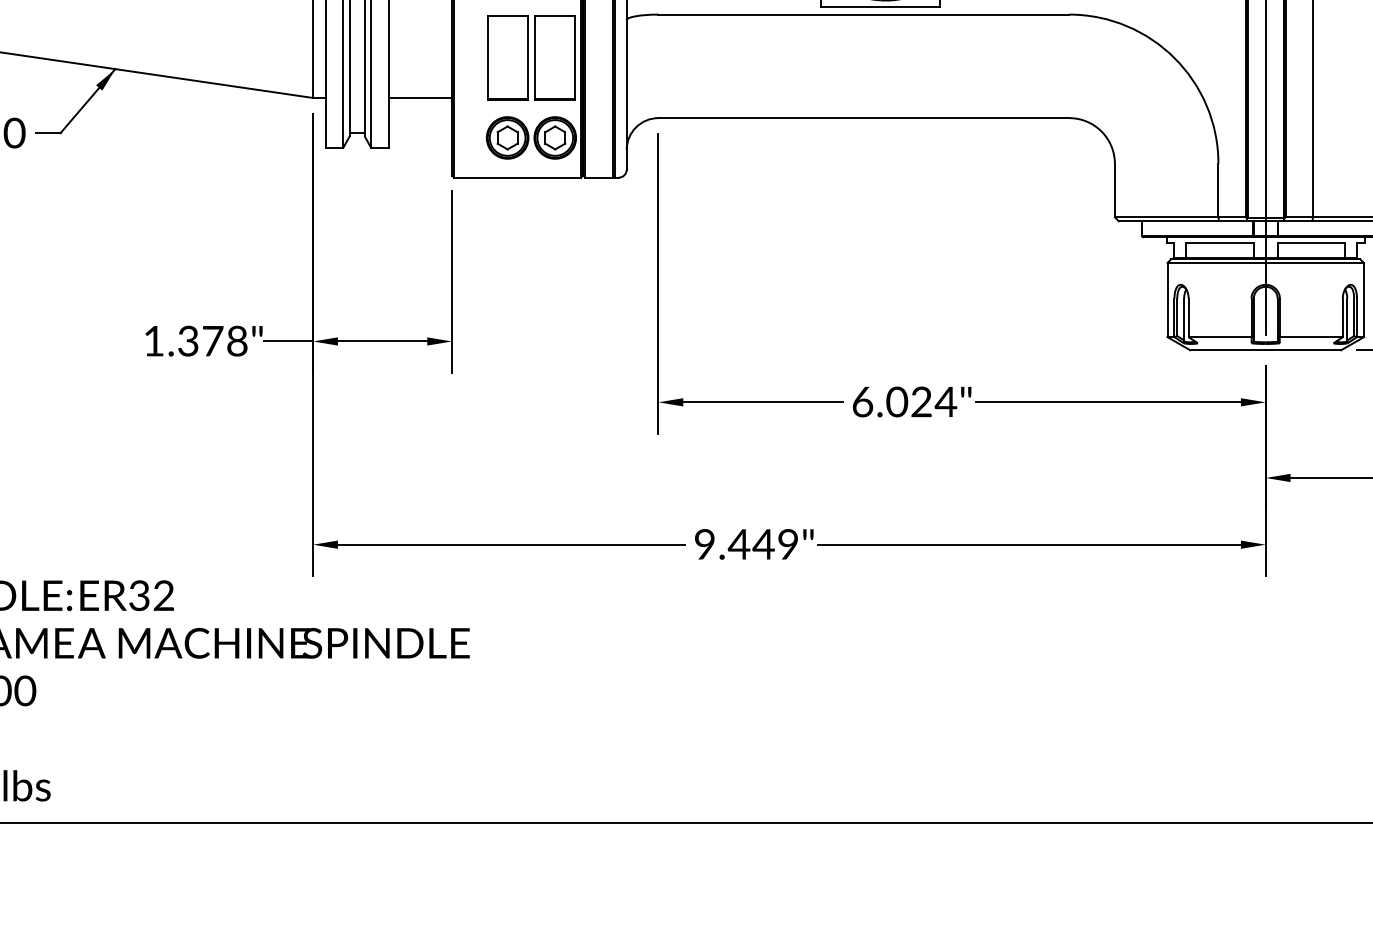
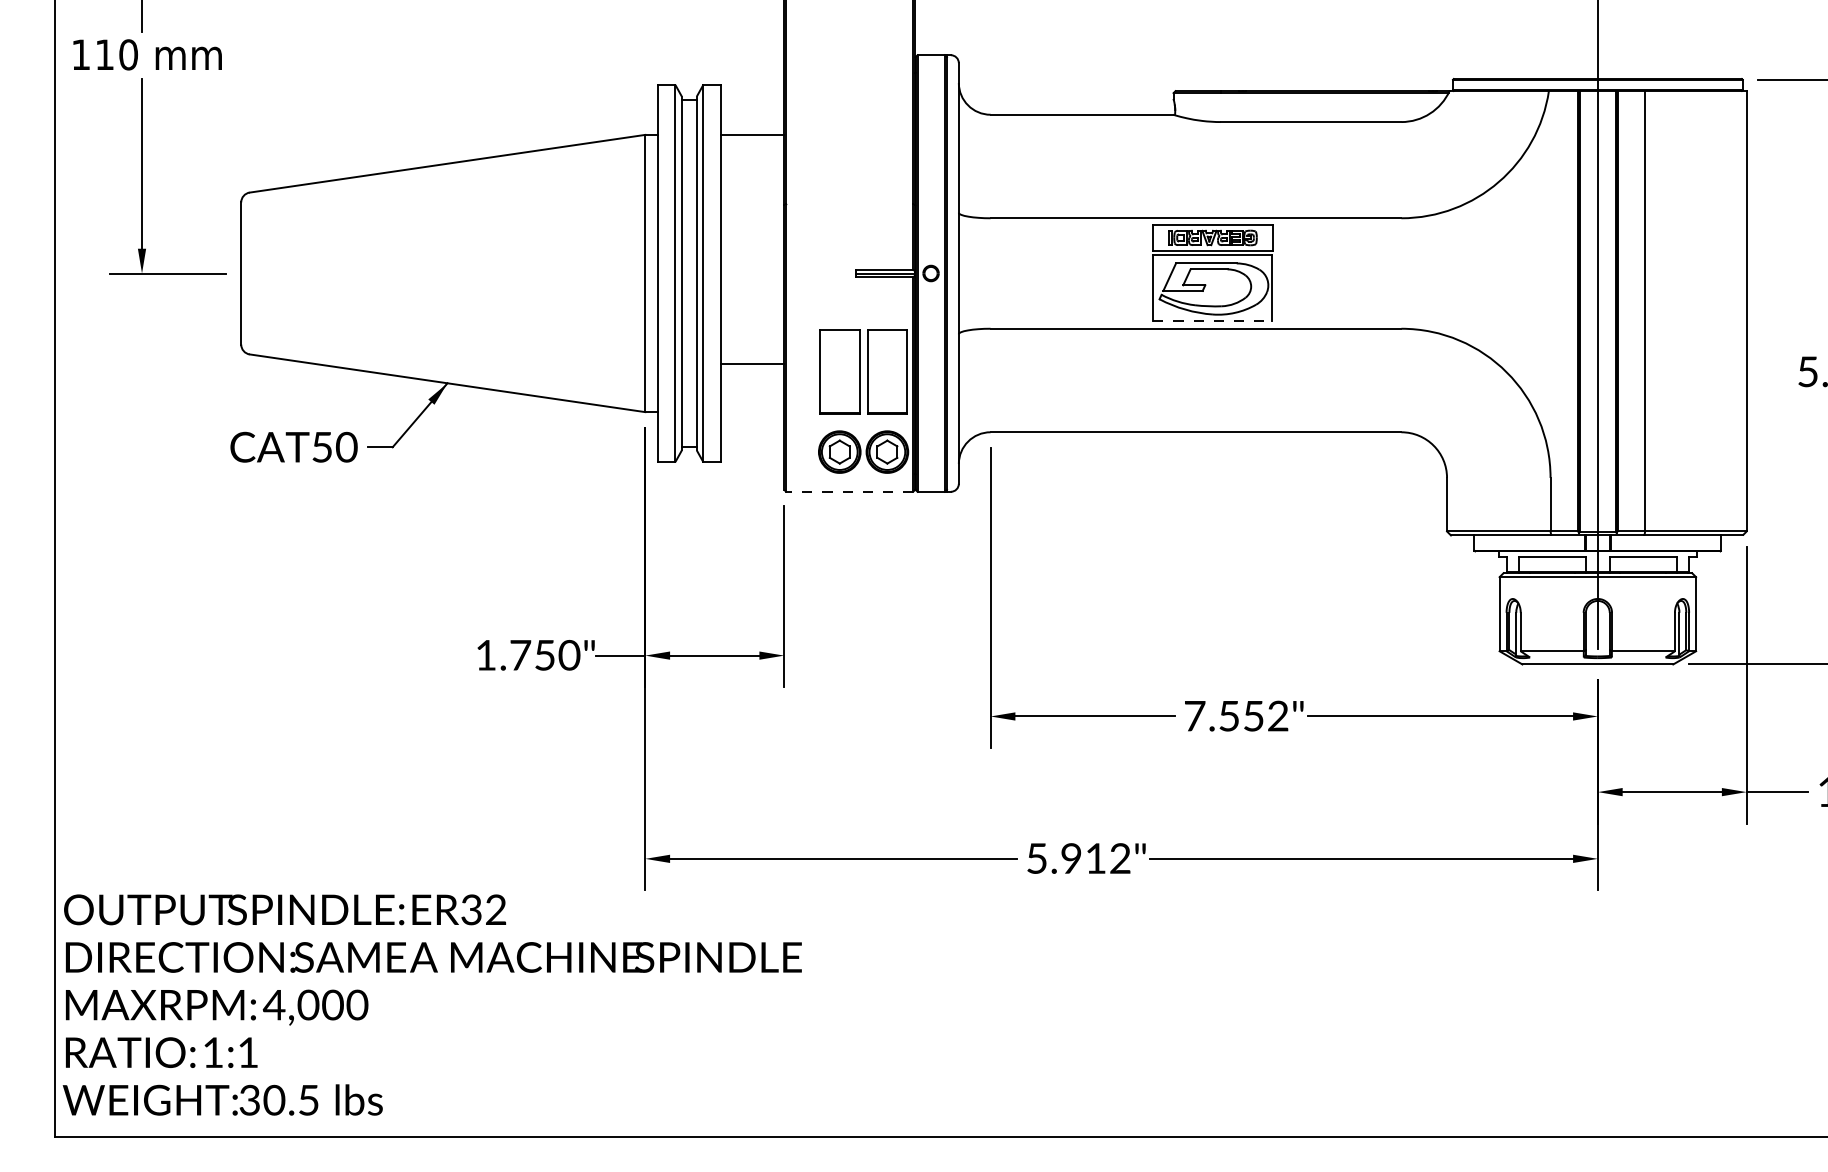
line: (880, 6) -> (1212, 320), solid -> dashed
line: (420, 98) -> (752, 364), moved
line: (517, 177) -> (849, 491), solid -> dashed
text: (213, 340) -> (545, 654), 1.378" -> 1.750"
text: (905, 401) -> (1237, 715), 6.024" -> 7.552"
text: (746, 544) -> (1078, 858), 9.449" -> 5.912"

